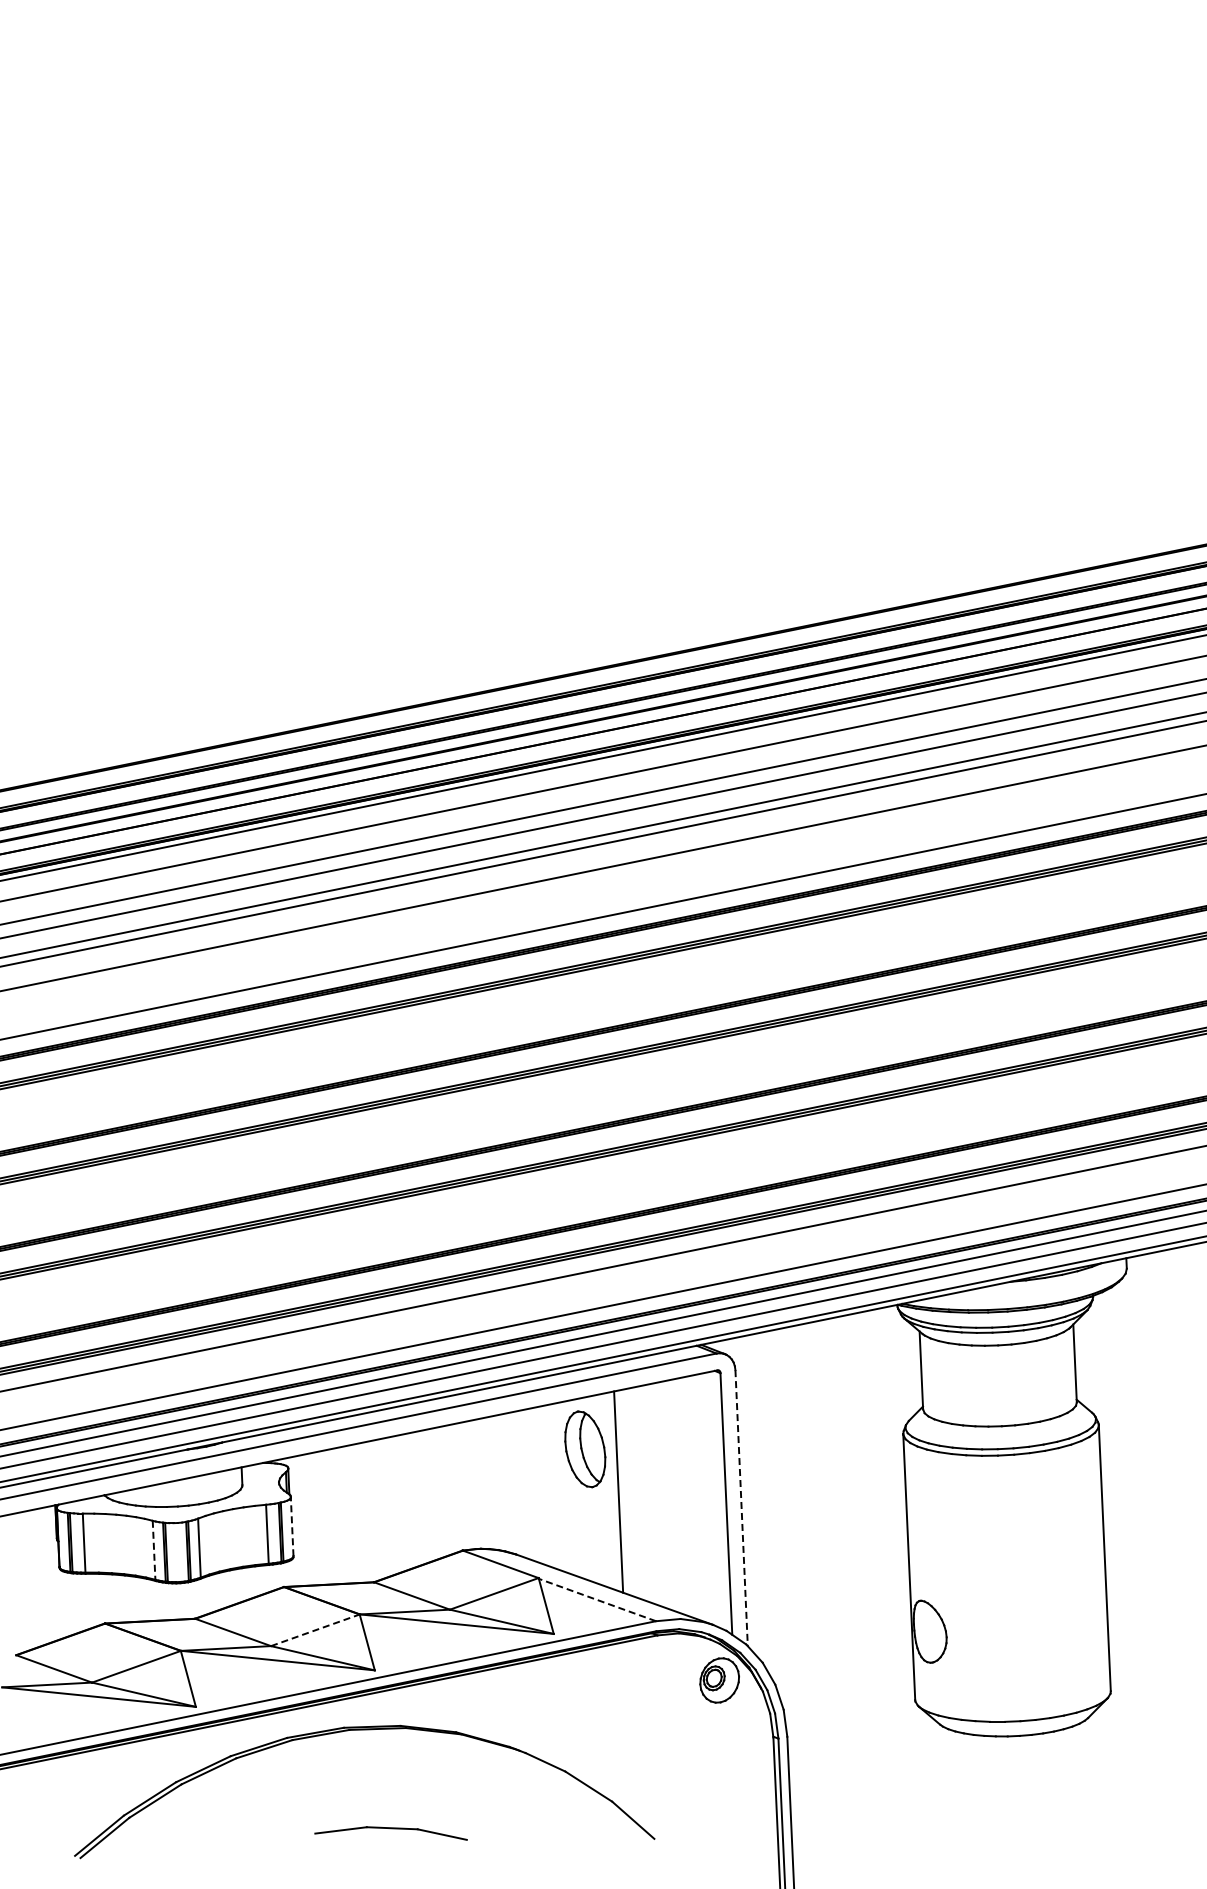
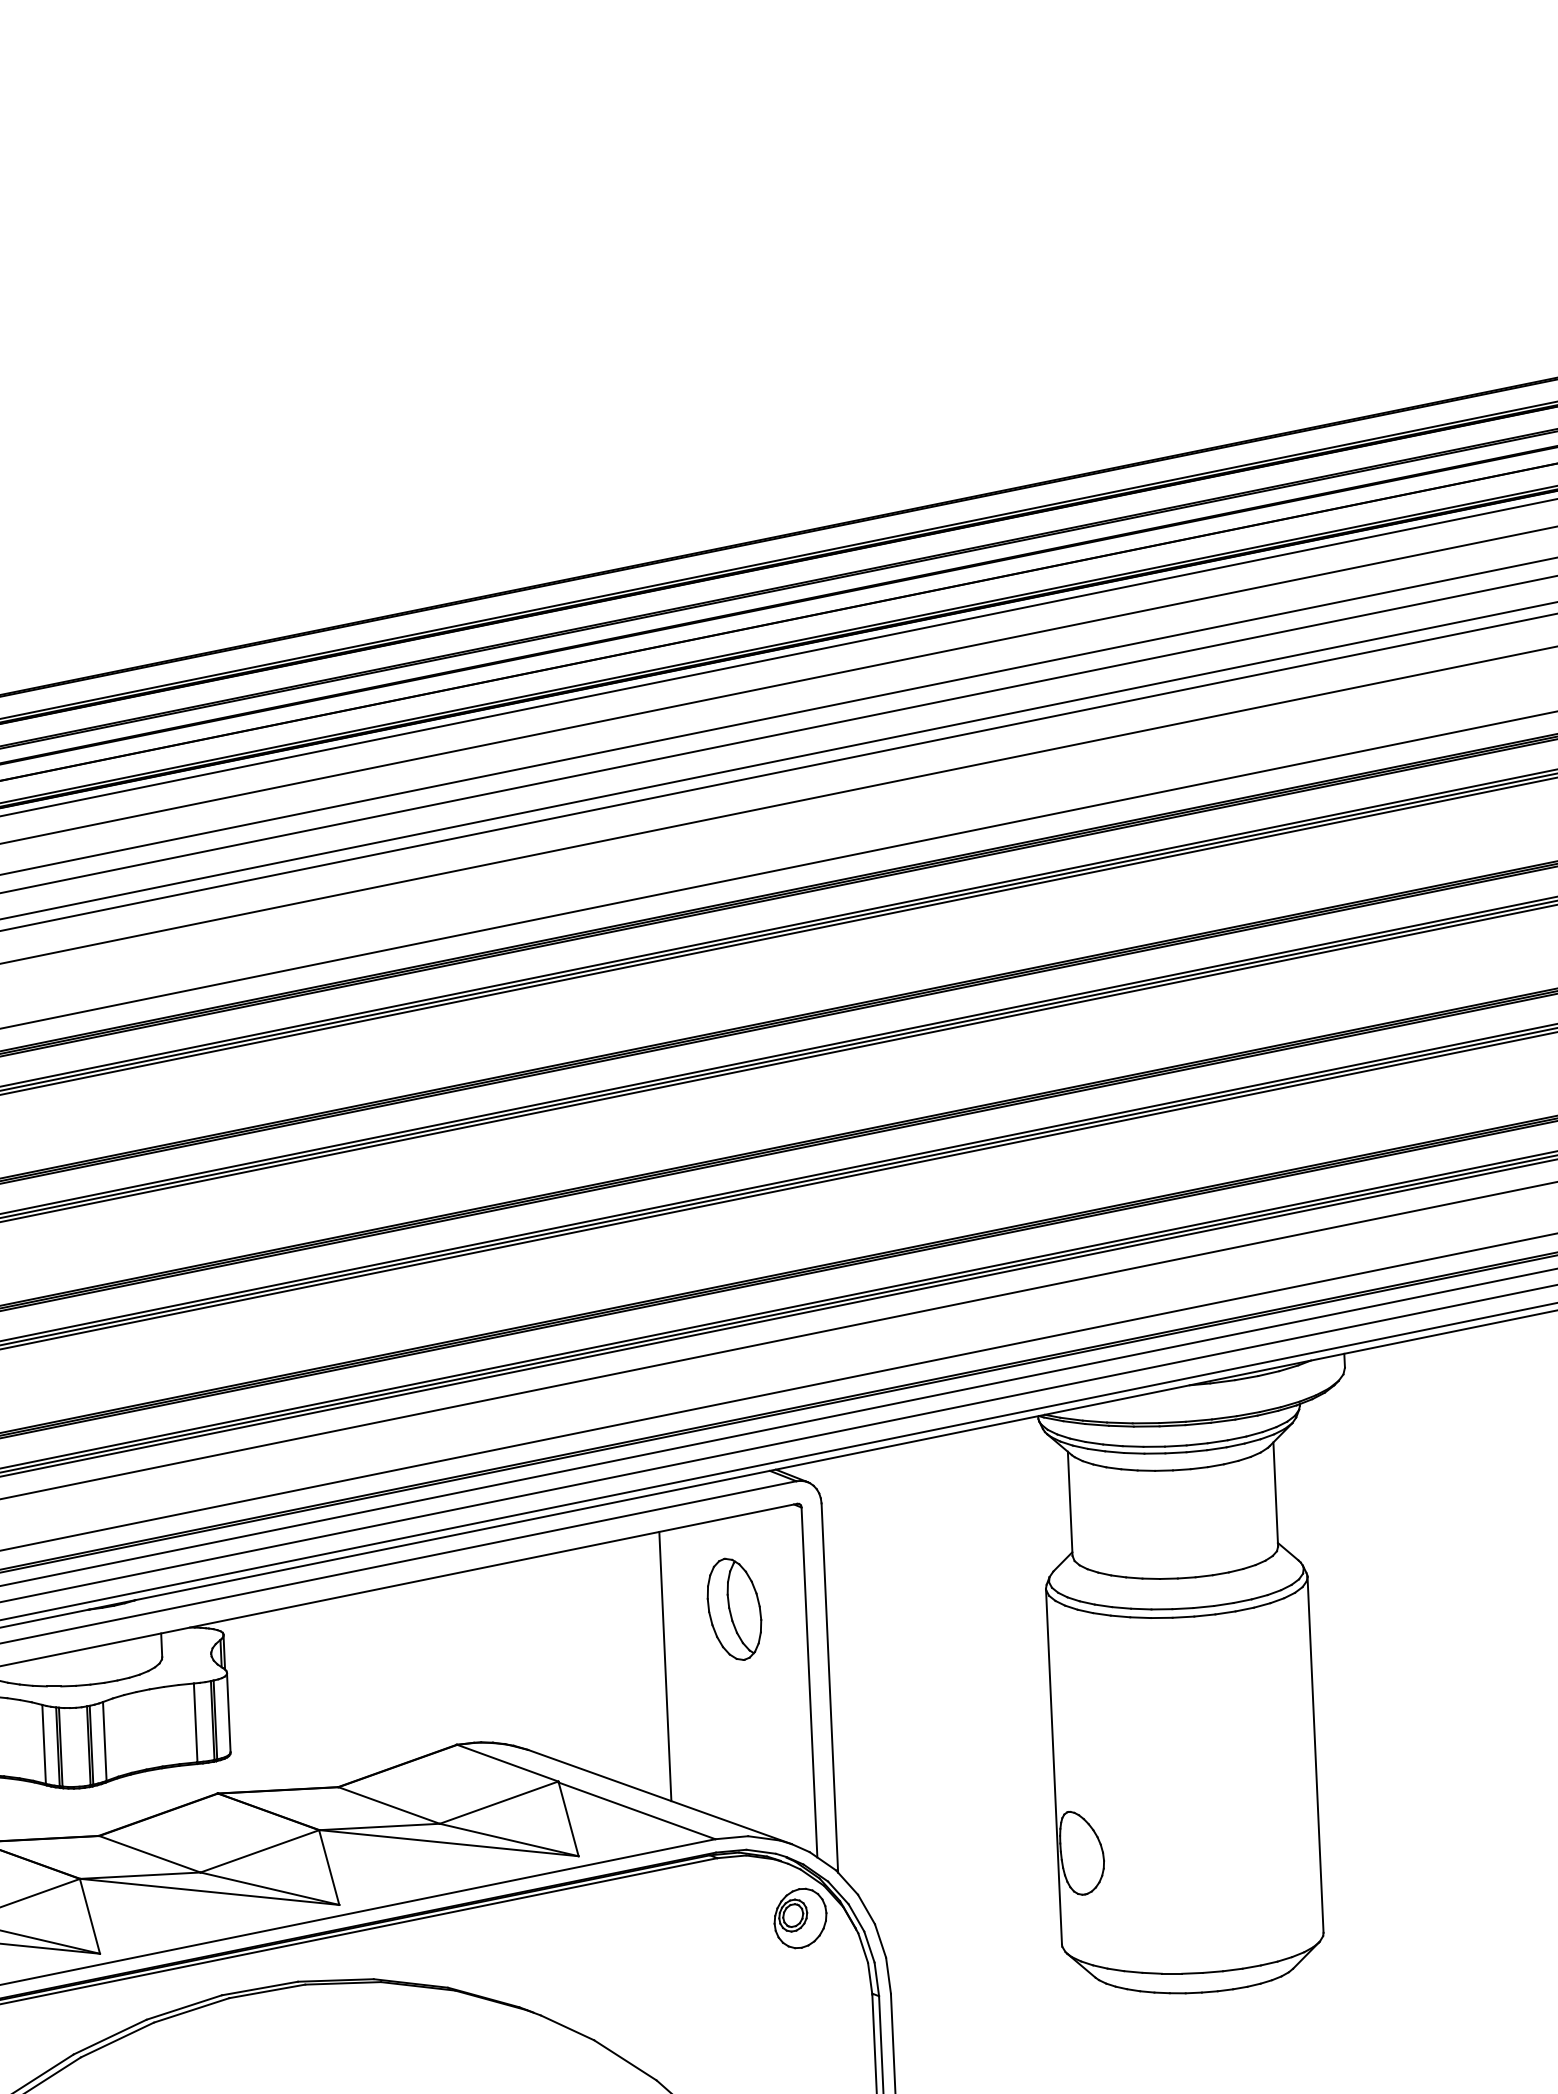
part: (585, 1449) -> (734, 1609), moved
line: (741, 1508) -> (829, 1688), dashed -> solid
line: (292, 1526) -> (229, 1712), dashed -> solid
line: (154, 1550) -> (44, 1744), dashed -> solid
line: (597, 1599) -> (637, 1810), dashed -> solid
line: (315, 1630) -> (259, 1851), dashed -> solid

